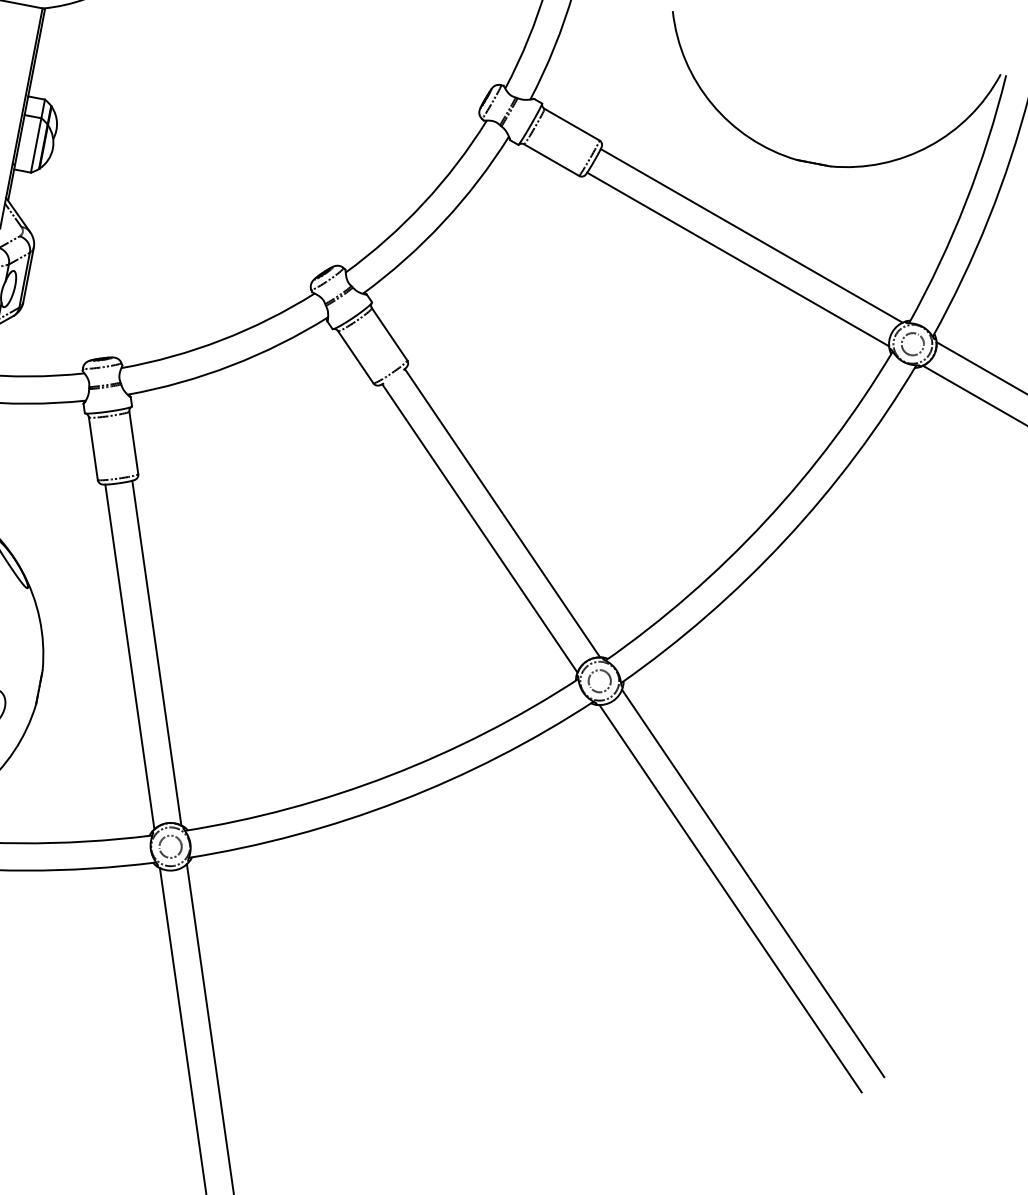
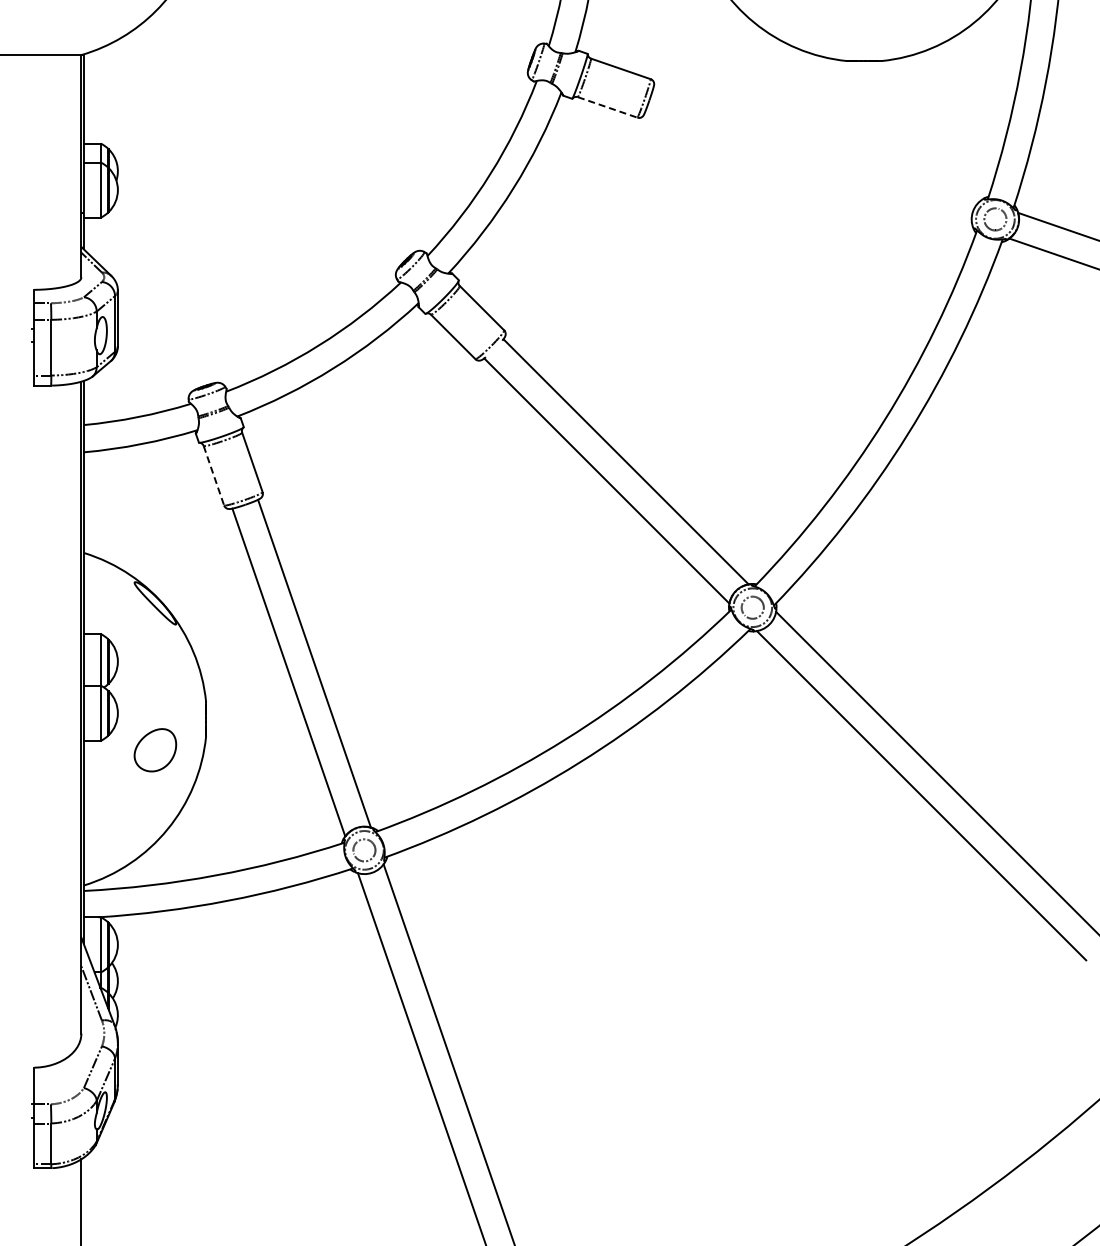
line: (551, 160) -> (607, 107), solid -> dashed
line: (751, 235) -> (817, 143), removed
line: (737, 259) -> (808, 169), removed
line: (93, 449) -> (214, 476), solid -> dashed

